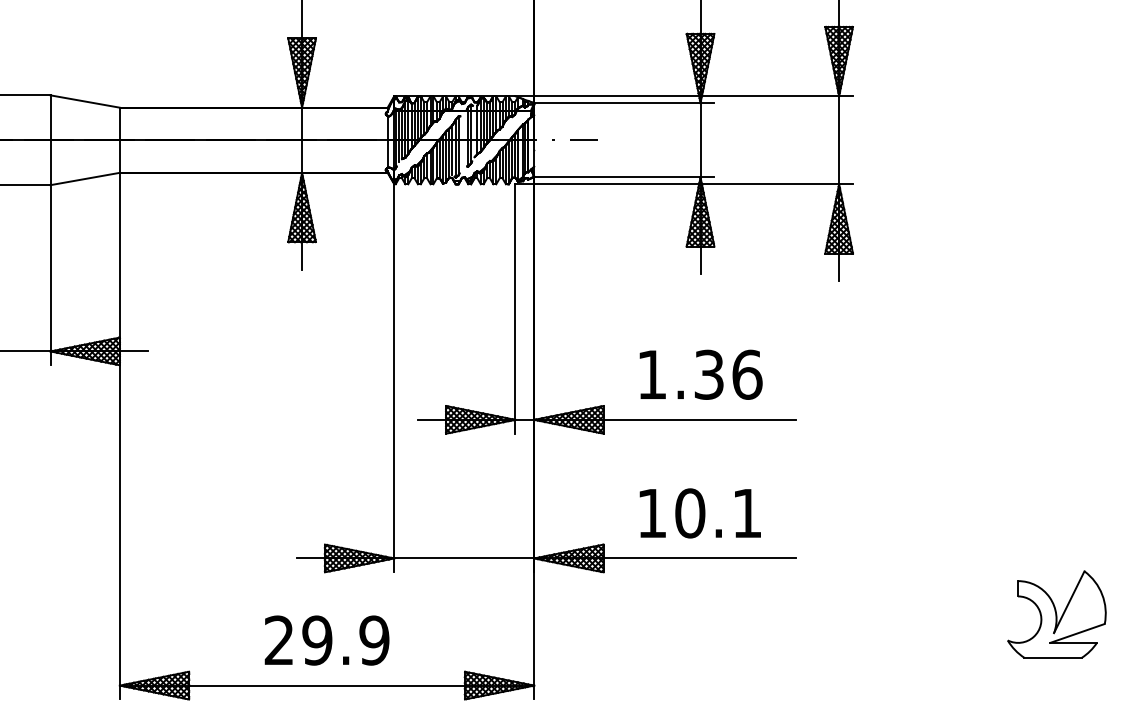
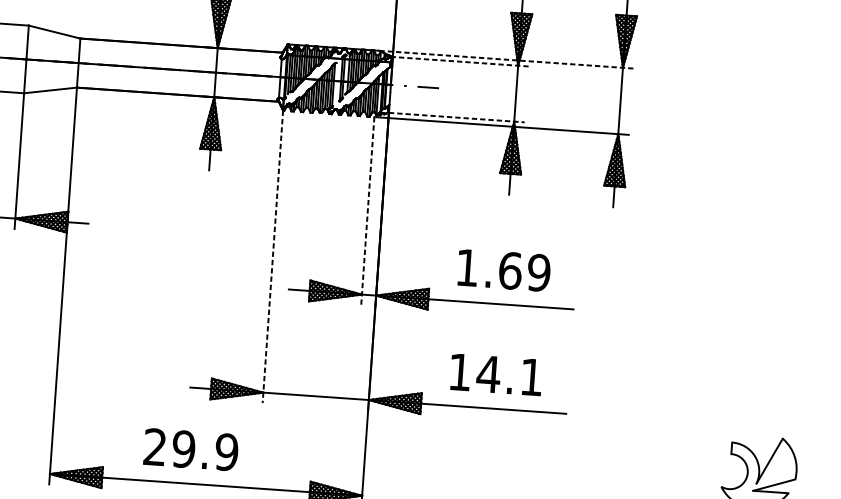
line: (684, 96) -> (506, 59), solid -> dashed
line: (623, 103) -> (460, 61), solid -> dashed
line: (624, 177) -> (456, 117), solid -> dashed
line: (515, 309) -> (367, 211), solid -> dashed
text: (728, 374) -> (524, 271), 1.36 -> 1.69
line: (394, 378) -> (273, 257), solid -> dashed
text: (689, 513) -> (488, 374), 10.1 -> 14.1
text: (326, 640) -> (190, 449), moved

